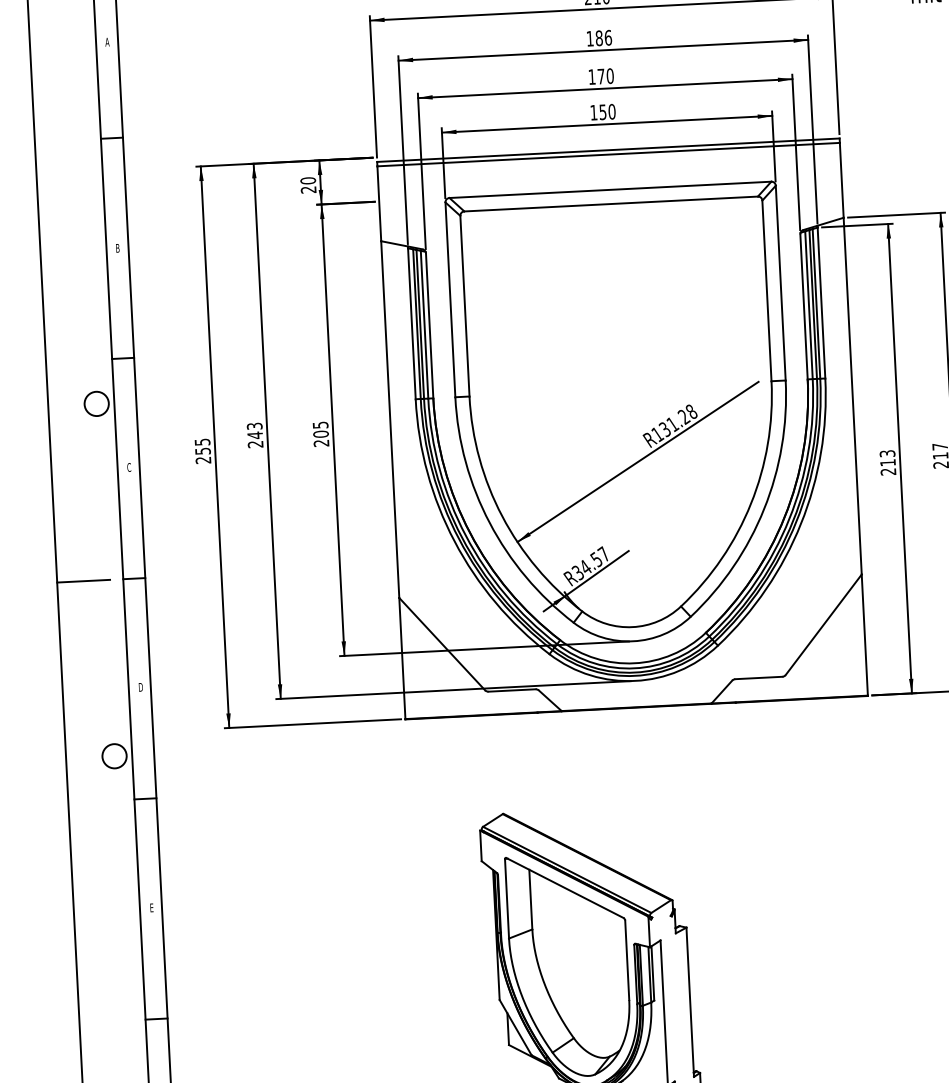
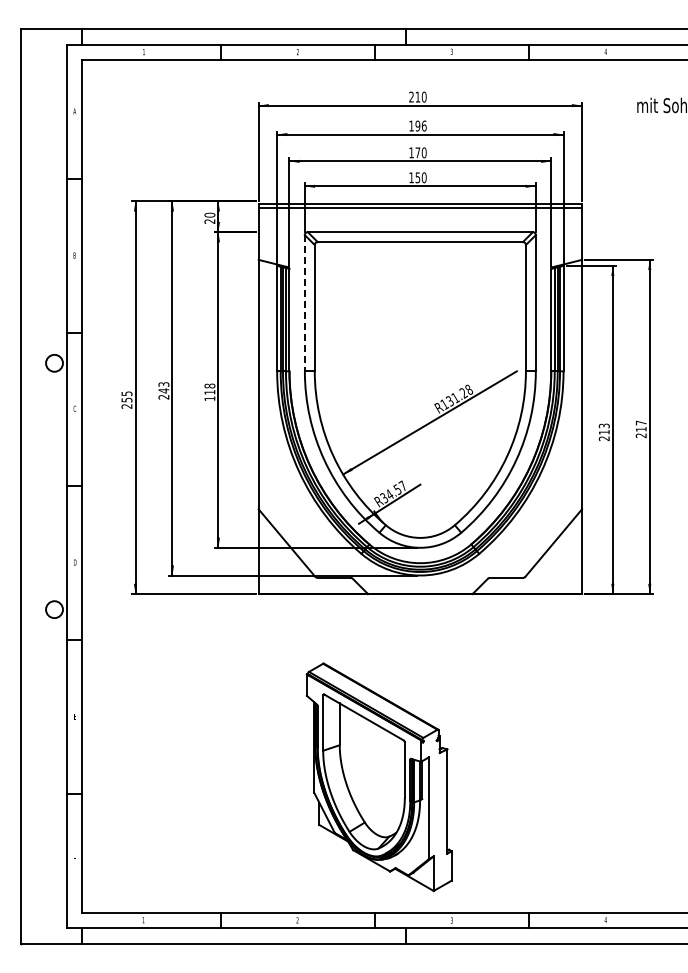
text: (598, 38) -> (417, 126), 186 -> 196
line: (449, 300) -> (304, 303), solid -> dashed
text: (320, 434) -> (209, 392), 205 -> 118
line: (82, 581) -> (38, 486), removed

